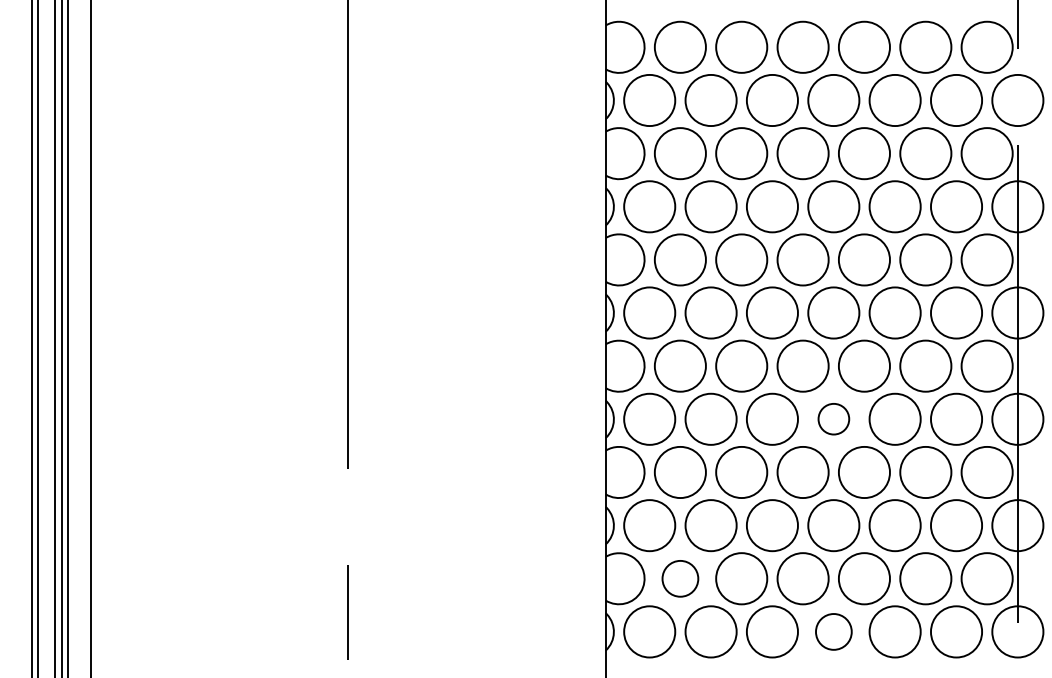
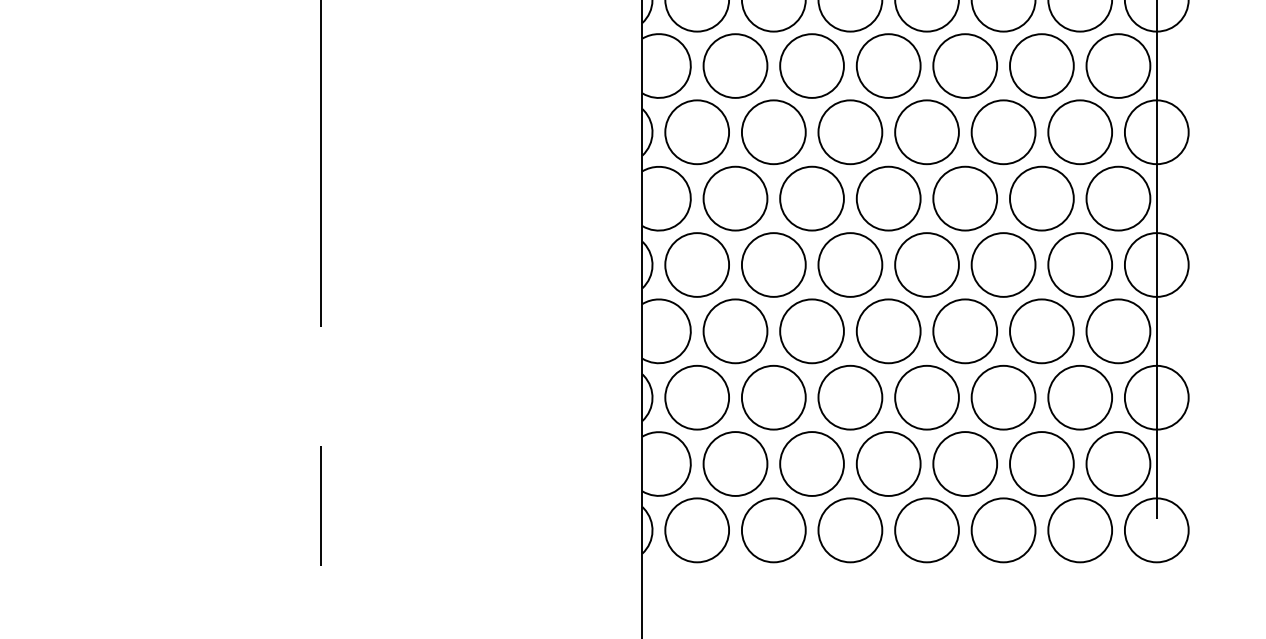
part: (833, 418) -> (926, 263), size x1.67
part: (680, 578) -> (735, 463), size x1.43
part: (833, 631) -> (926, 529), size x1.43

